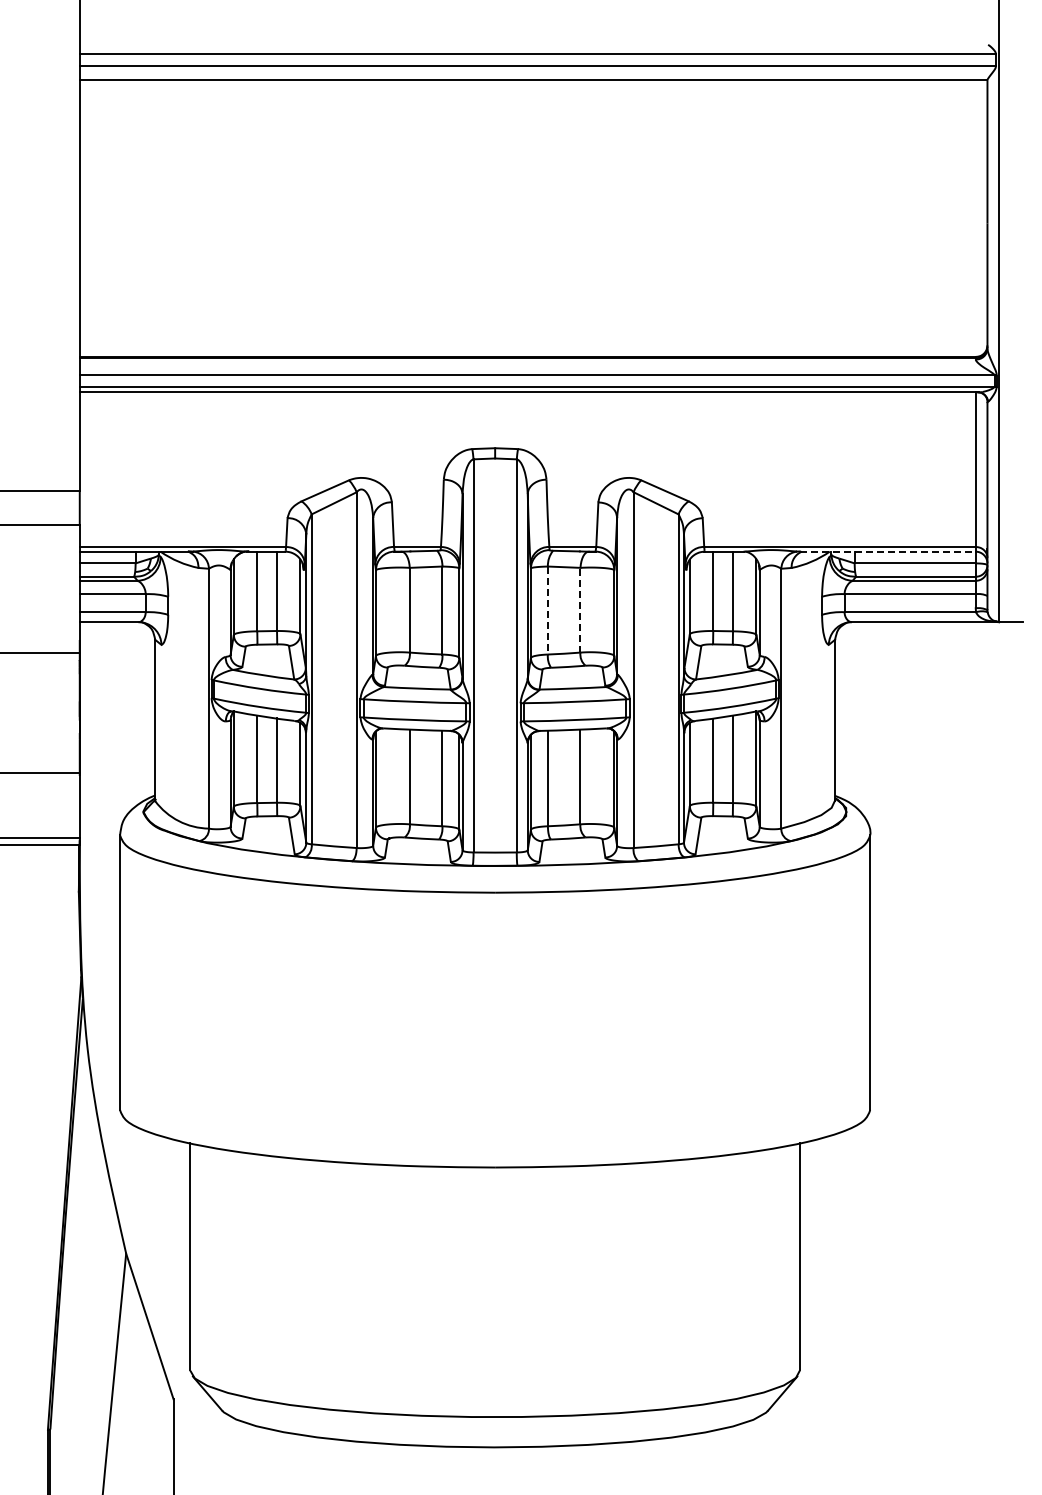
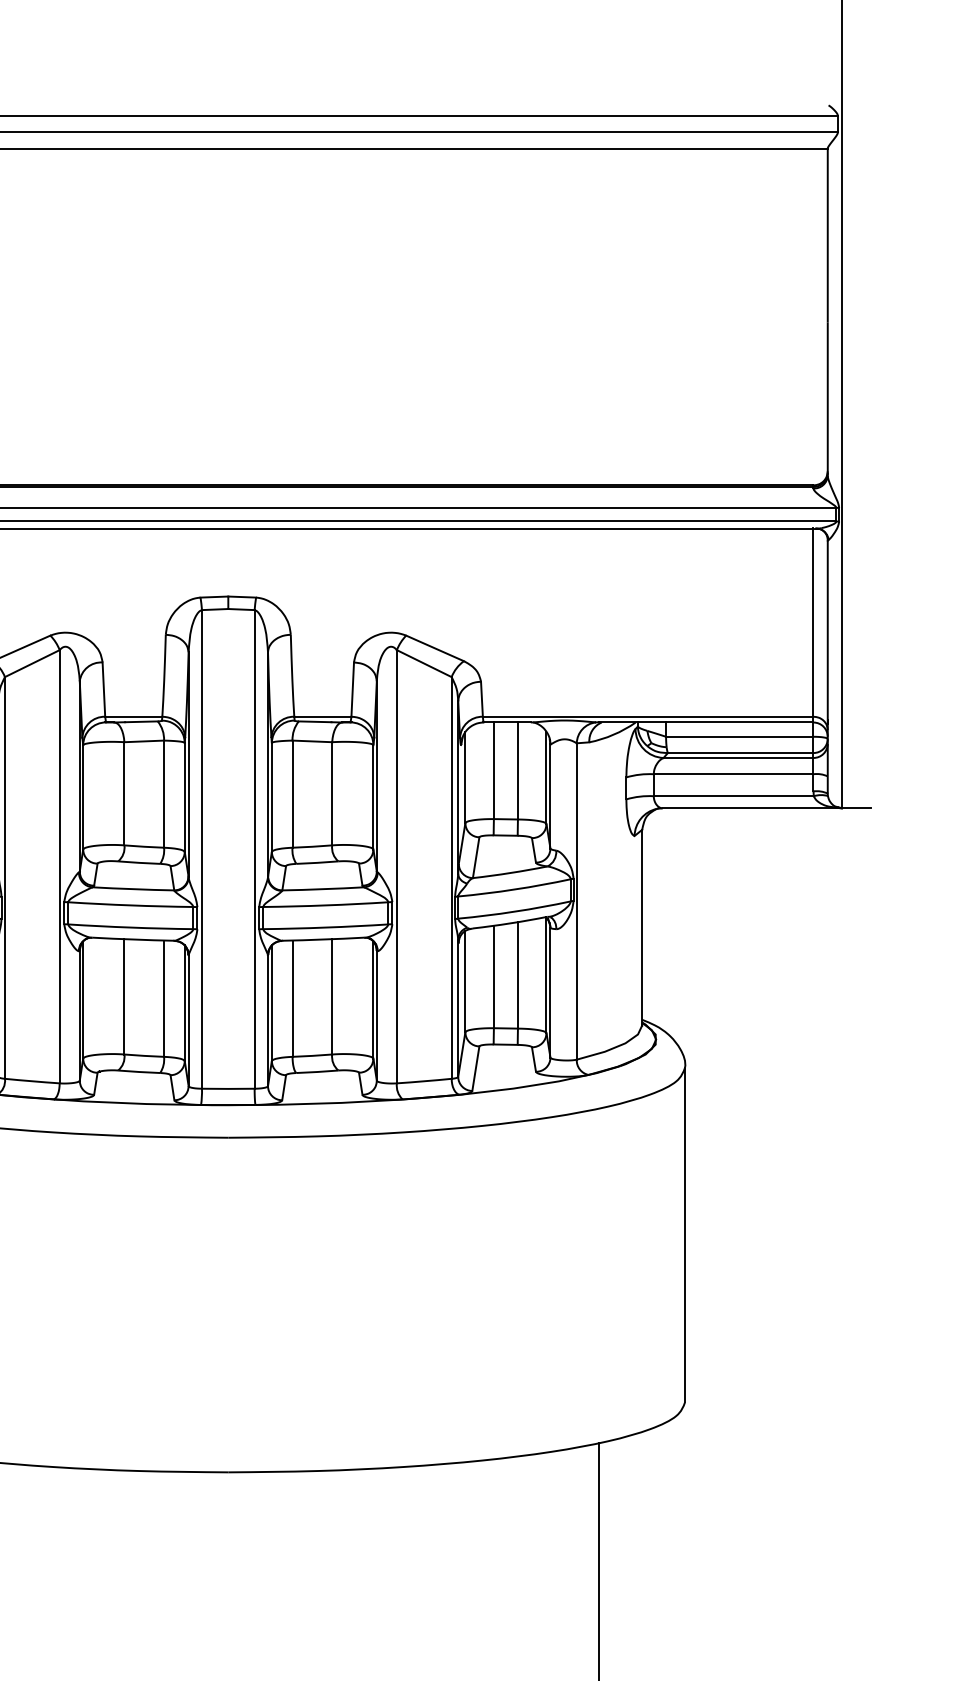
line: (887, 551) -> (706, 722), dashed -> solid
line: (580, 609) -> (332, 792), dashed -> solid
line: (547, 610) -> (292, 794), dashed -> solid

